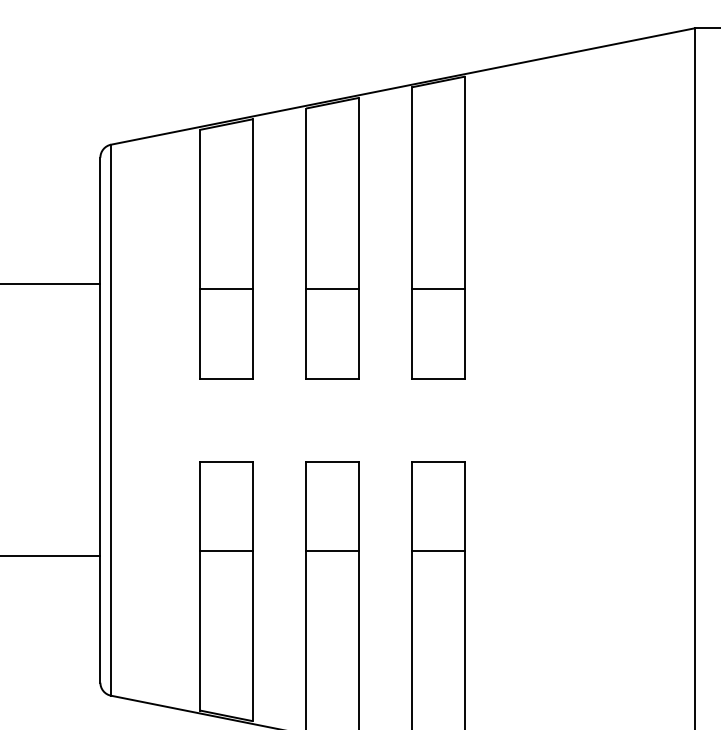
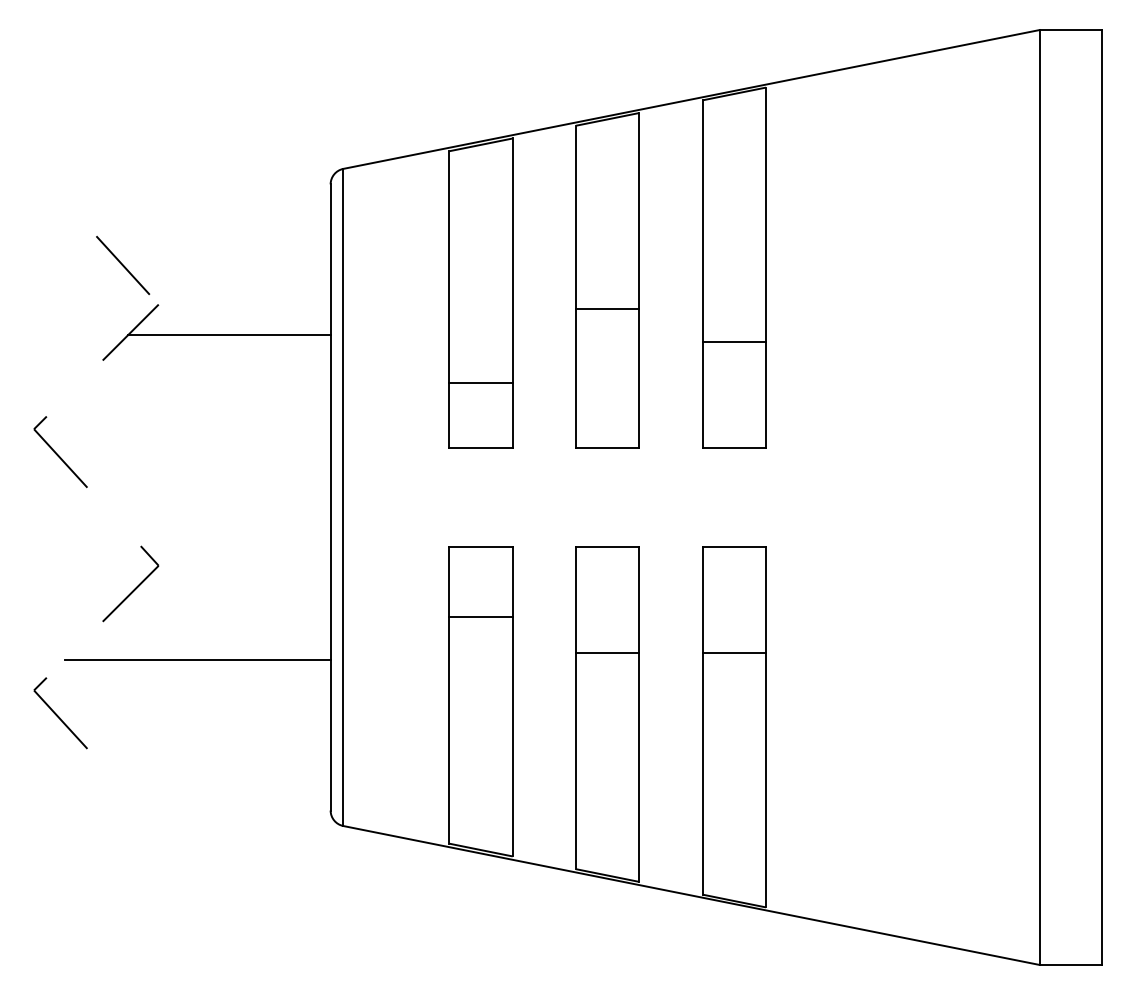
line: (226, 289) -> (480, 382), moved
line: (332, 289) -> (607, 308), moved
line: (226, 551) -> (480, 617), moved

